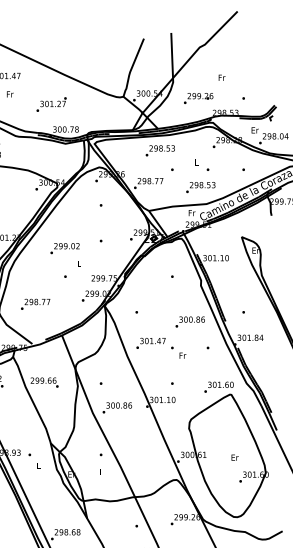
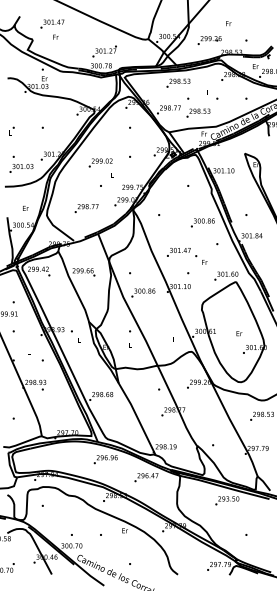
text: (51, 104) -> (104, 51), moved
text: (200, 186) -> (198, 112), moved
text: (35, 304) -> (86, 208), moved
text: (161, 348) -> (187, 256), moved

